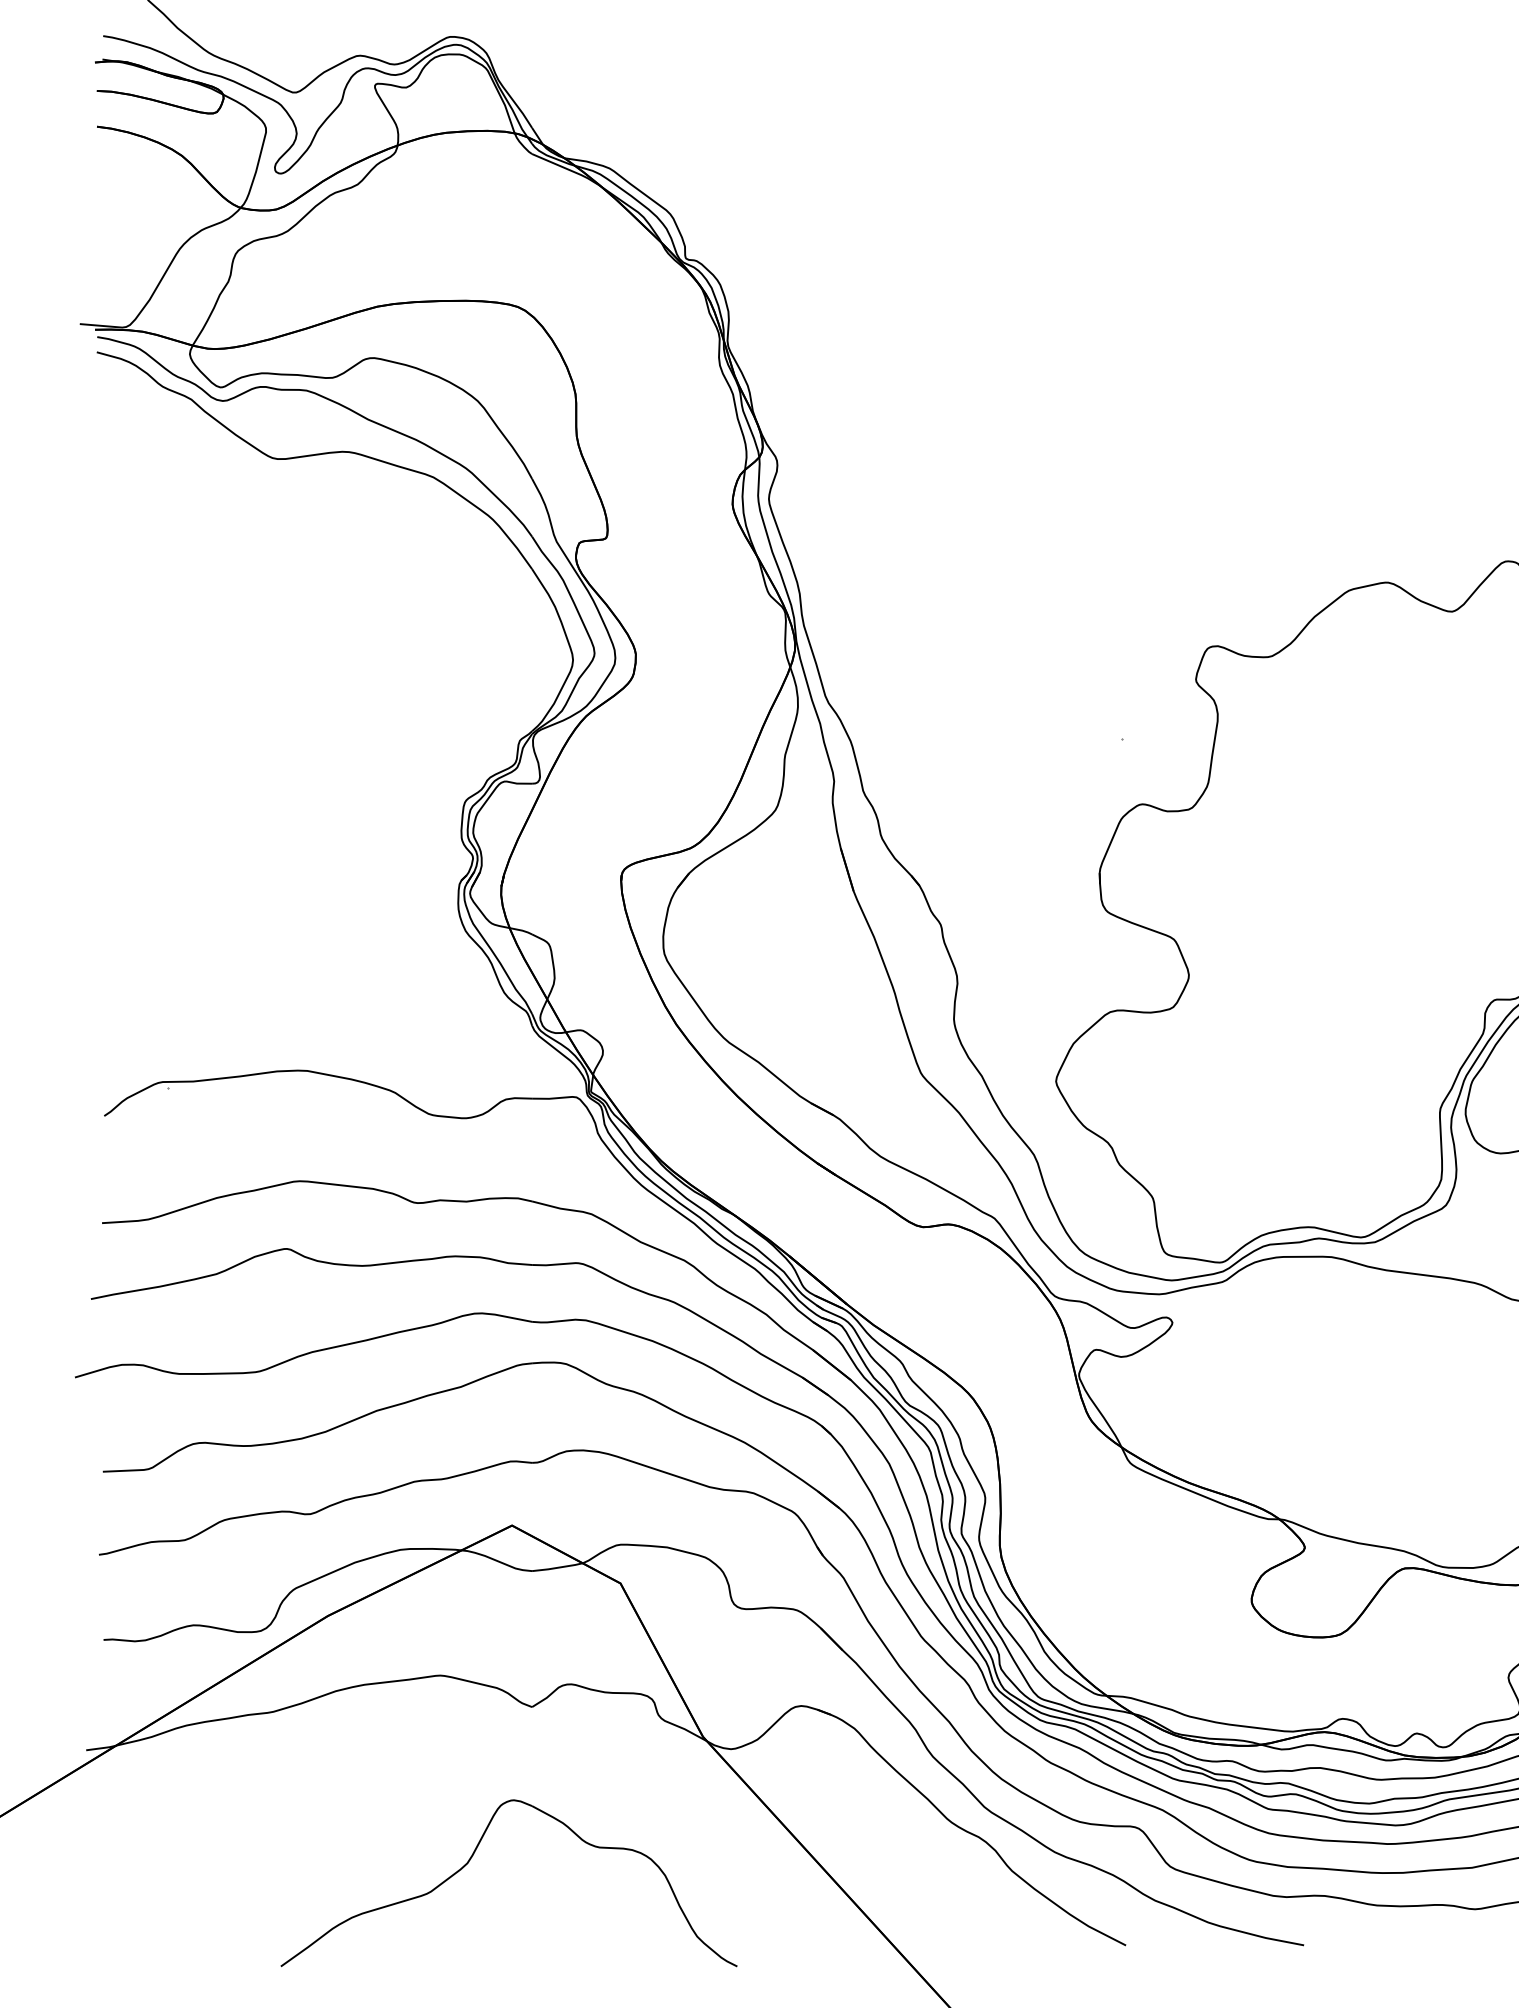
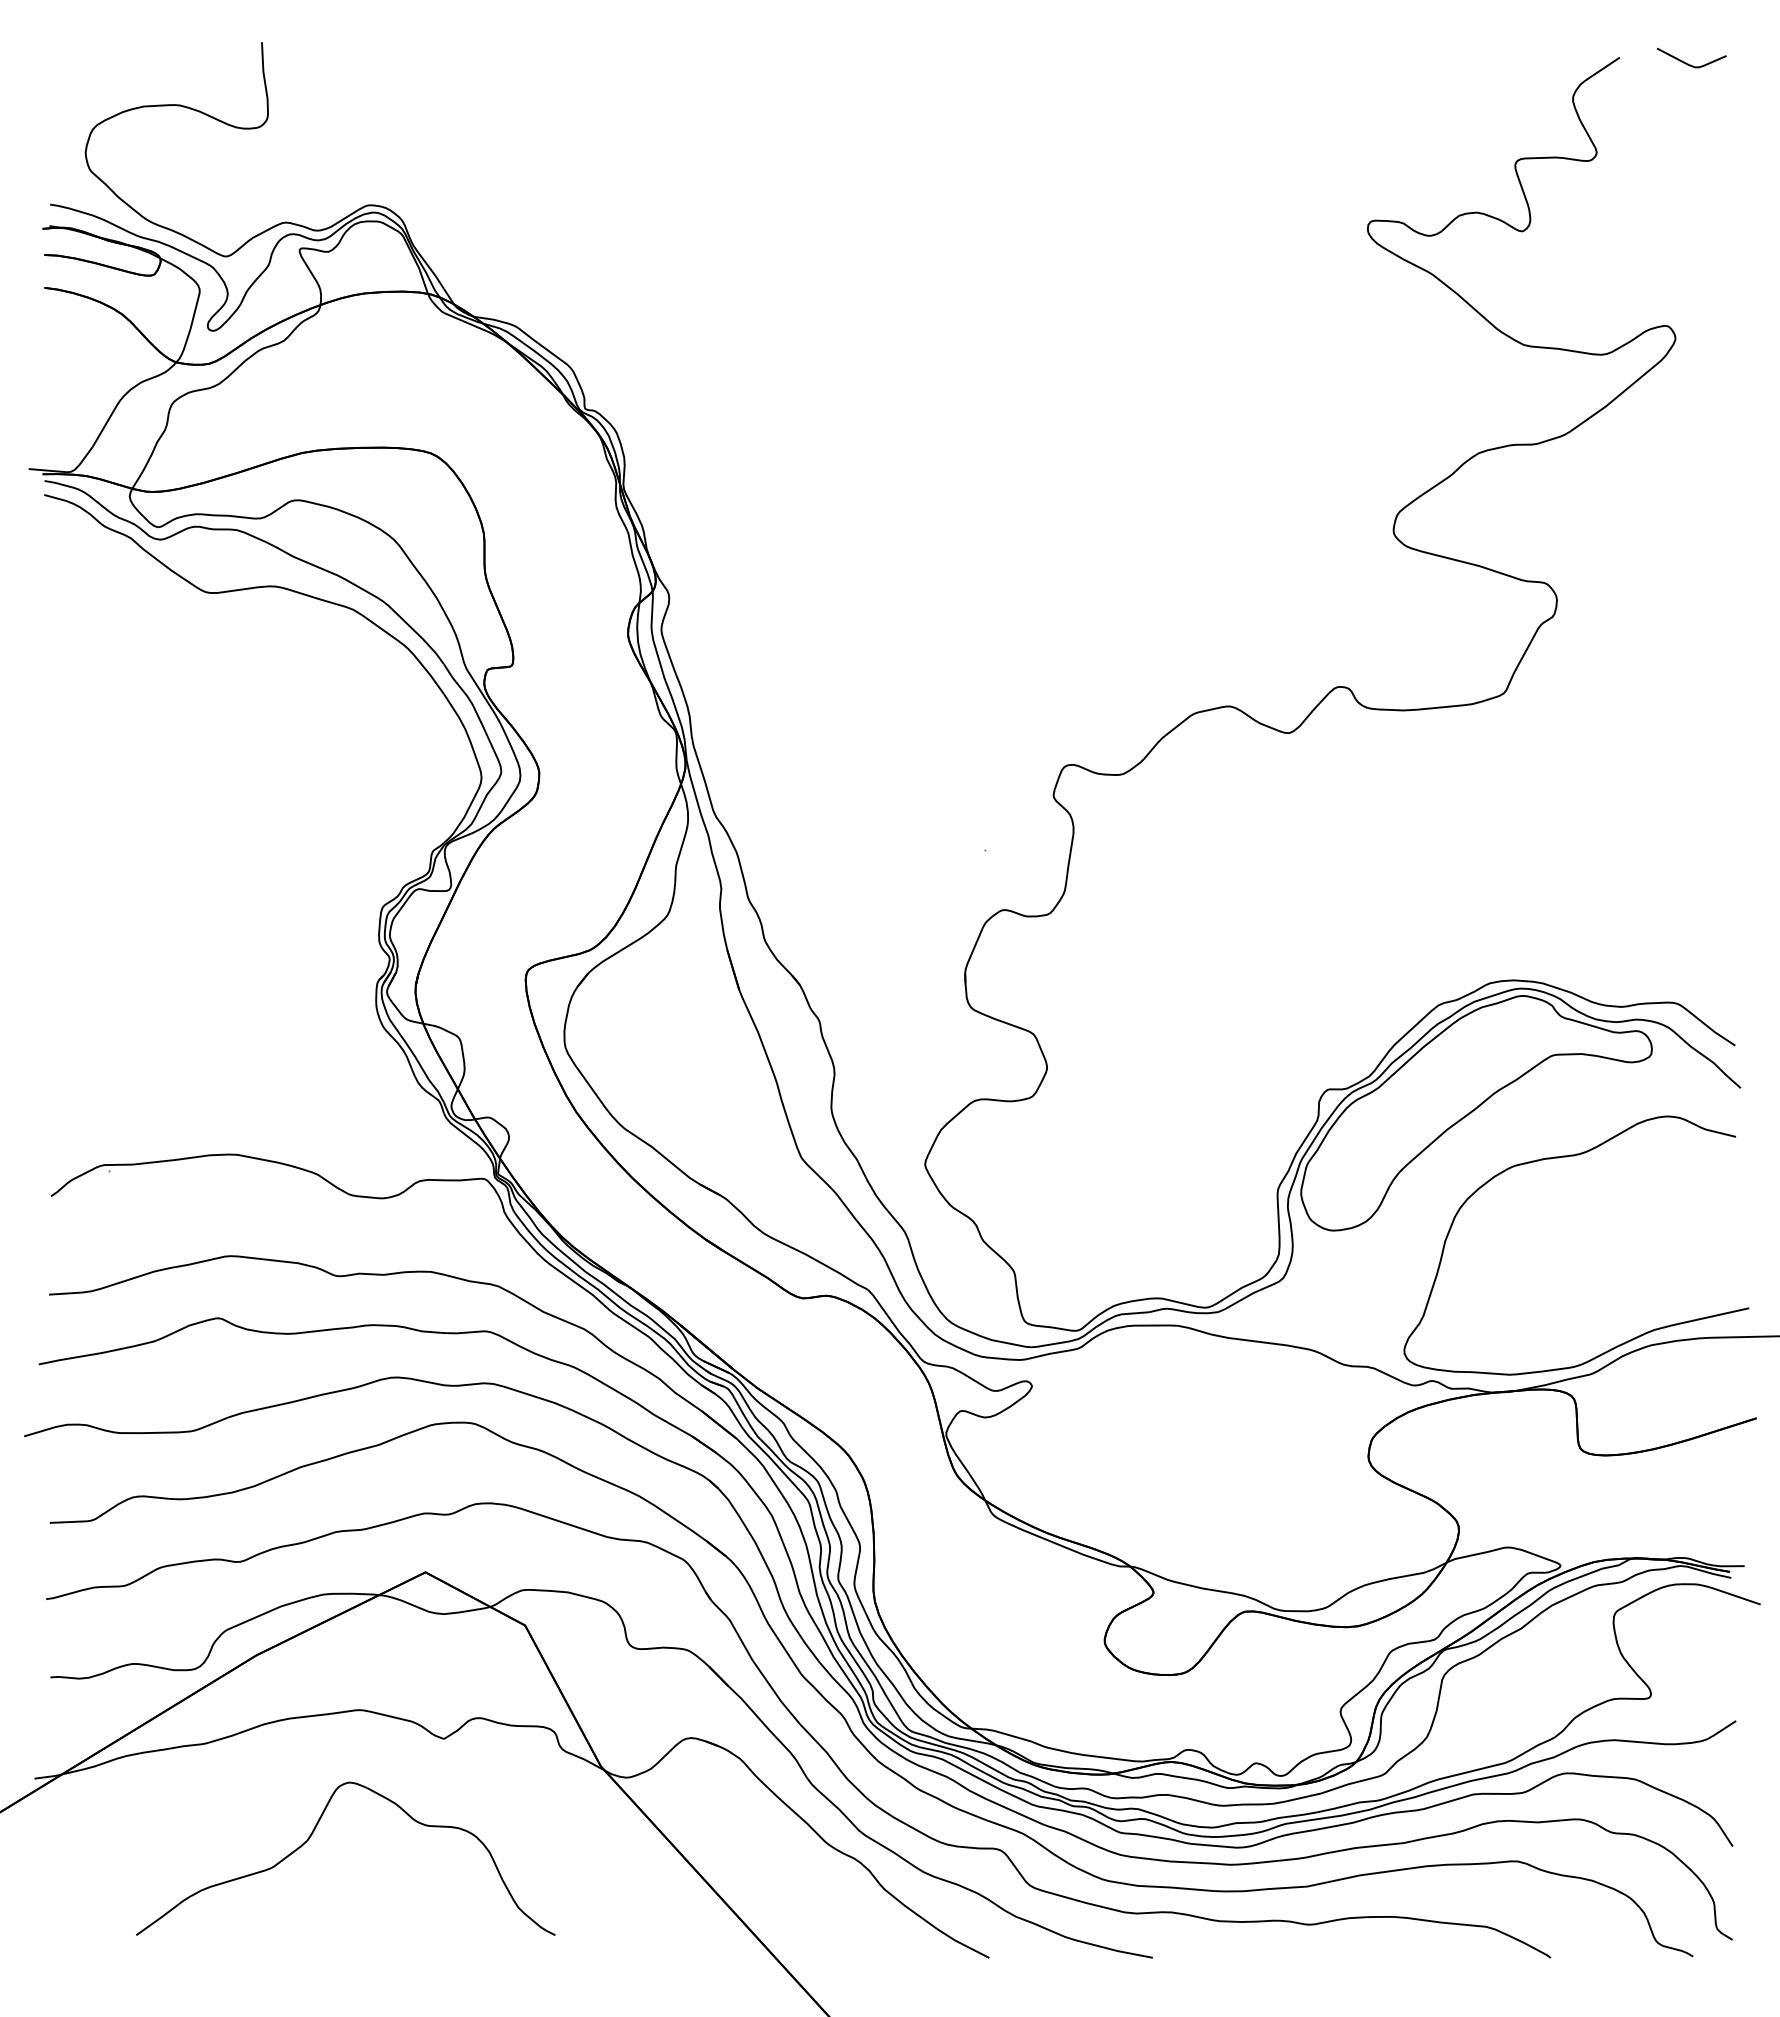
part: (471, 1858) -> (311, 1836), moved

